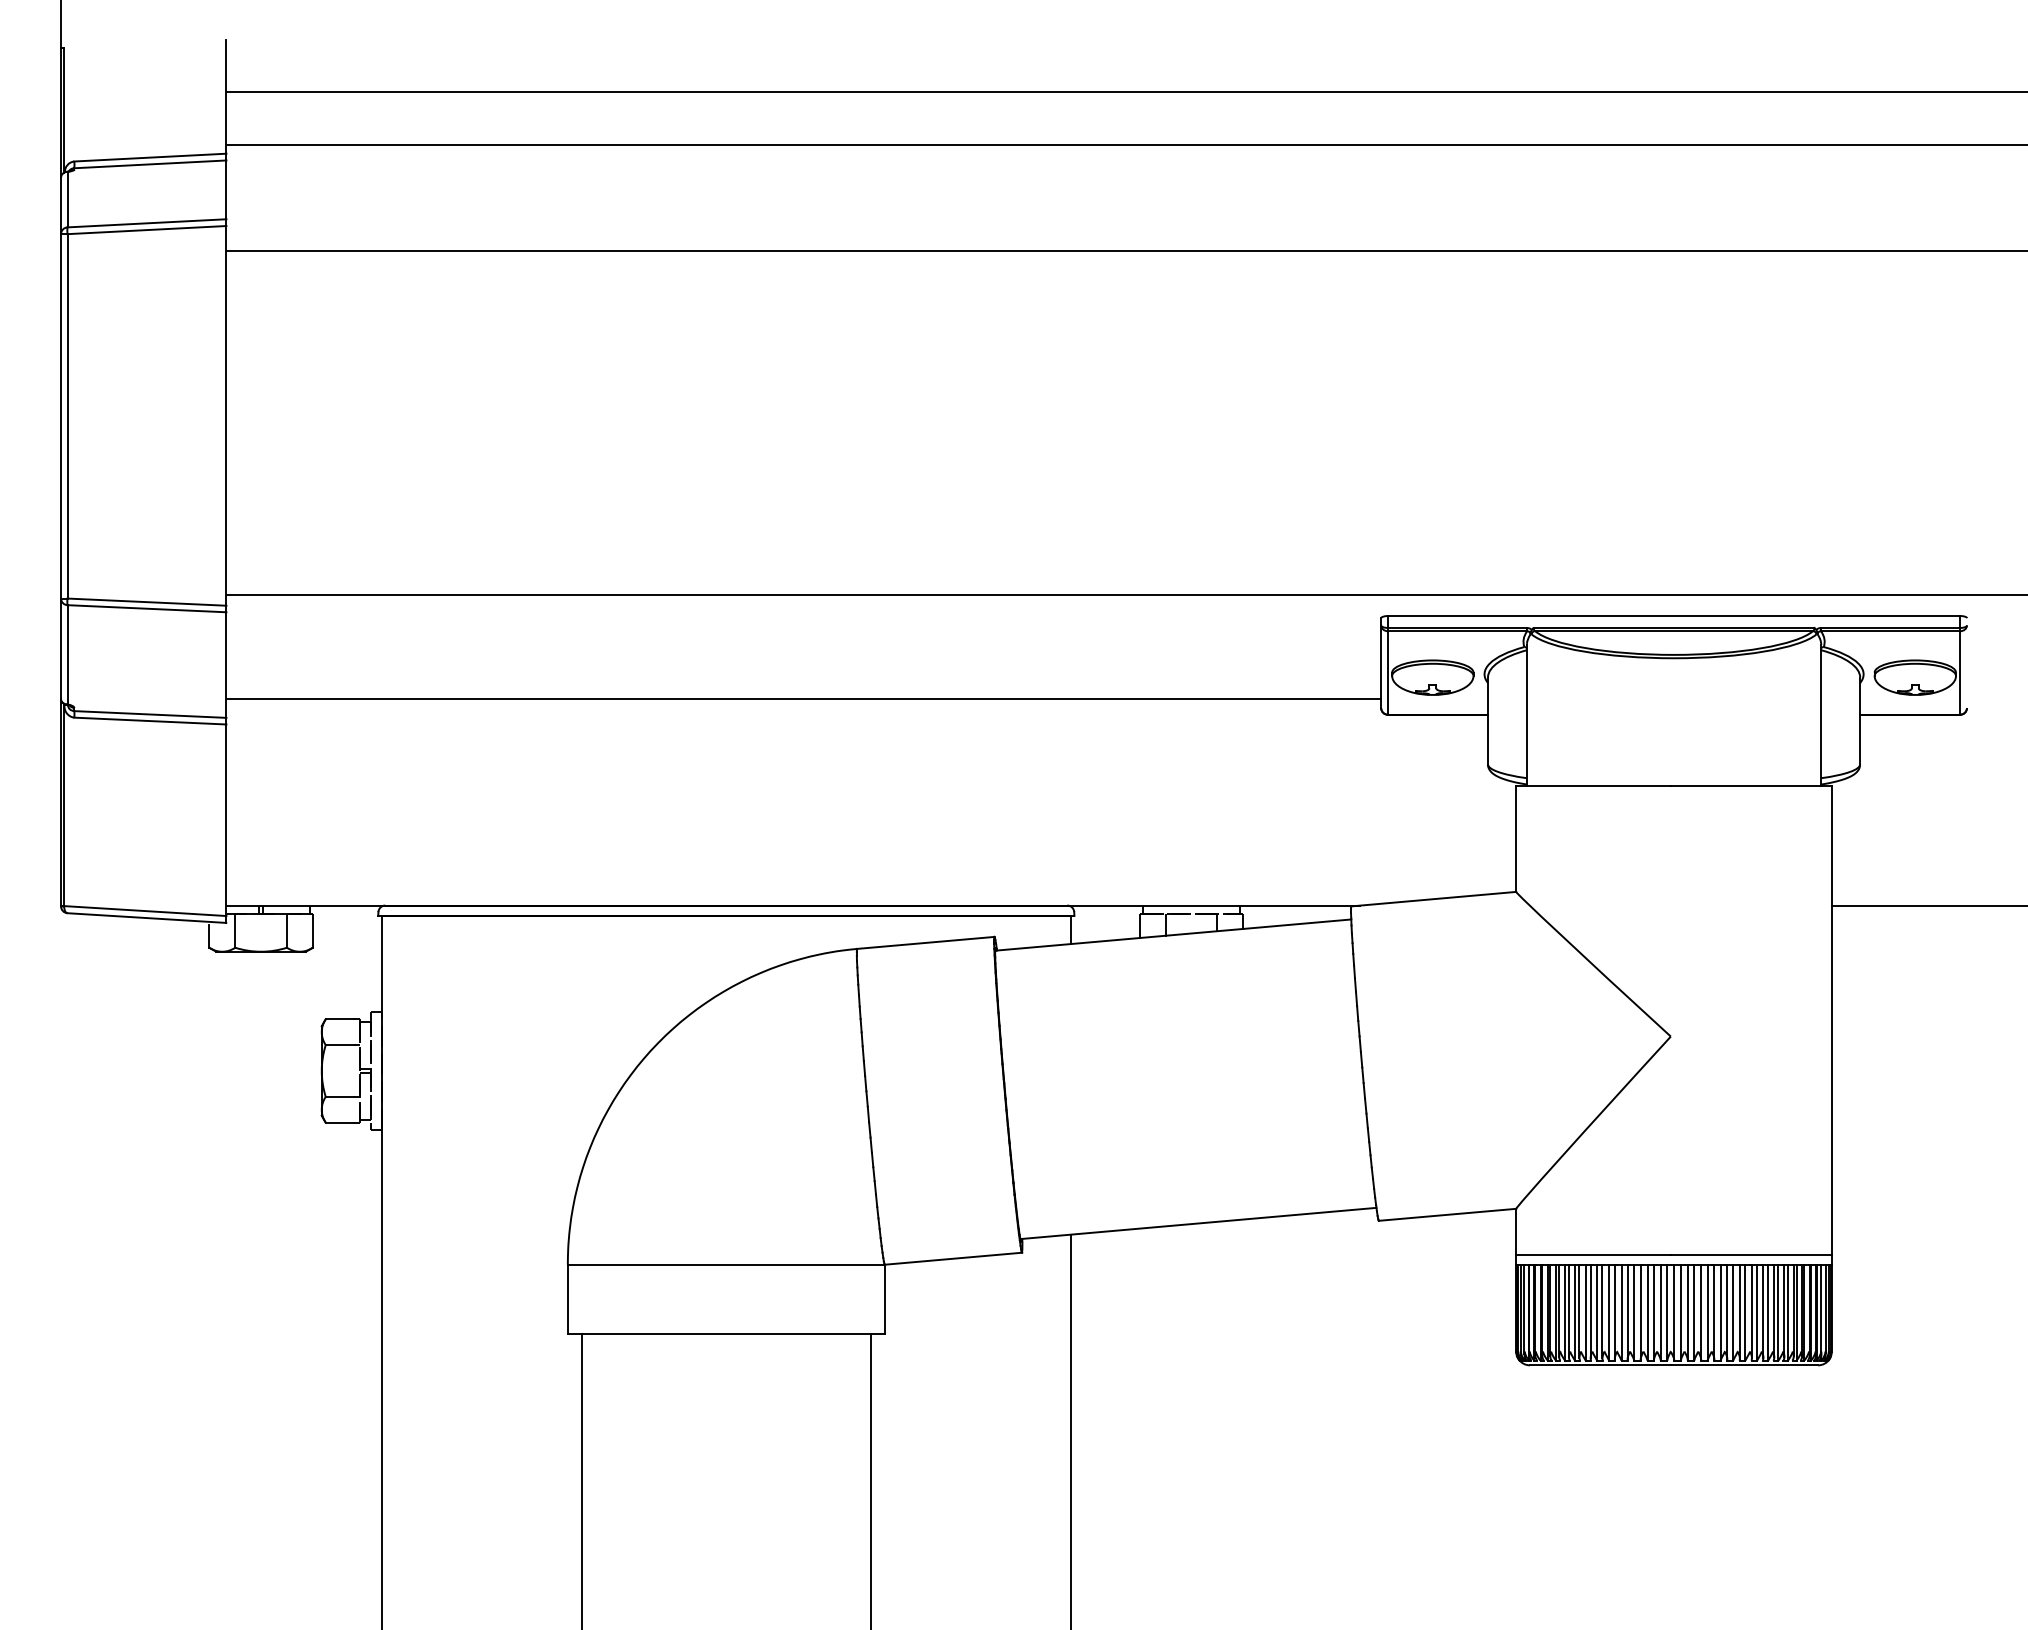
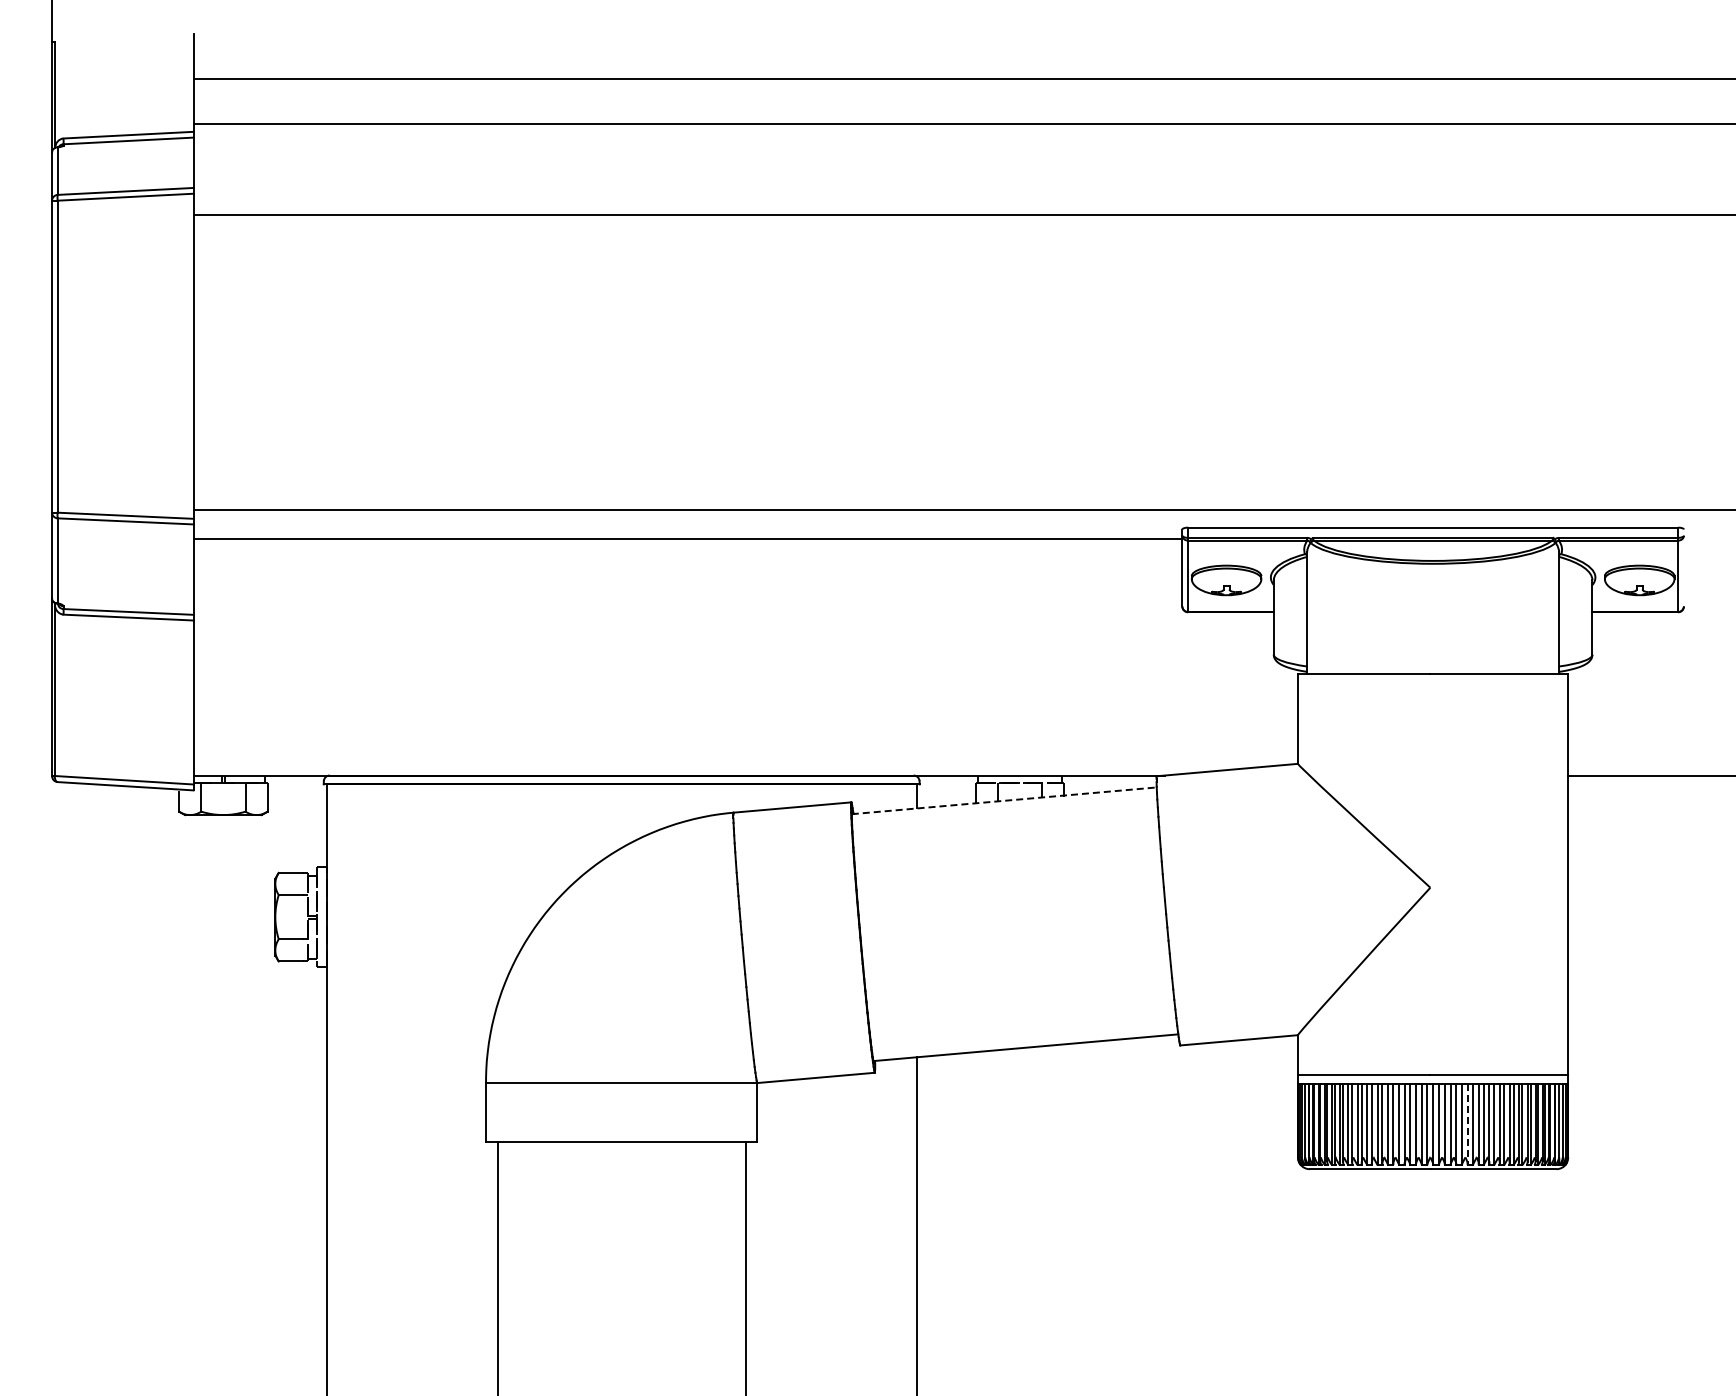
line: (803, 698) -> (687, 539), moved
line: (1173, 934) -> (1004, 800), solid -> dashed
line: (1714, 1313) -> (1467, 1124), solid -> dashed

